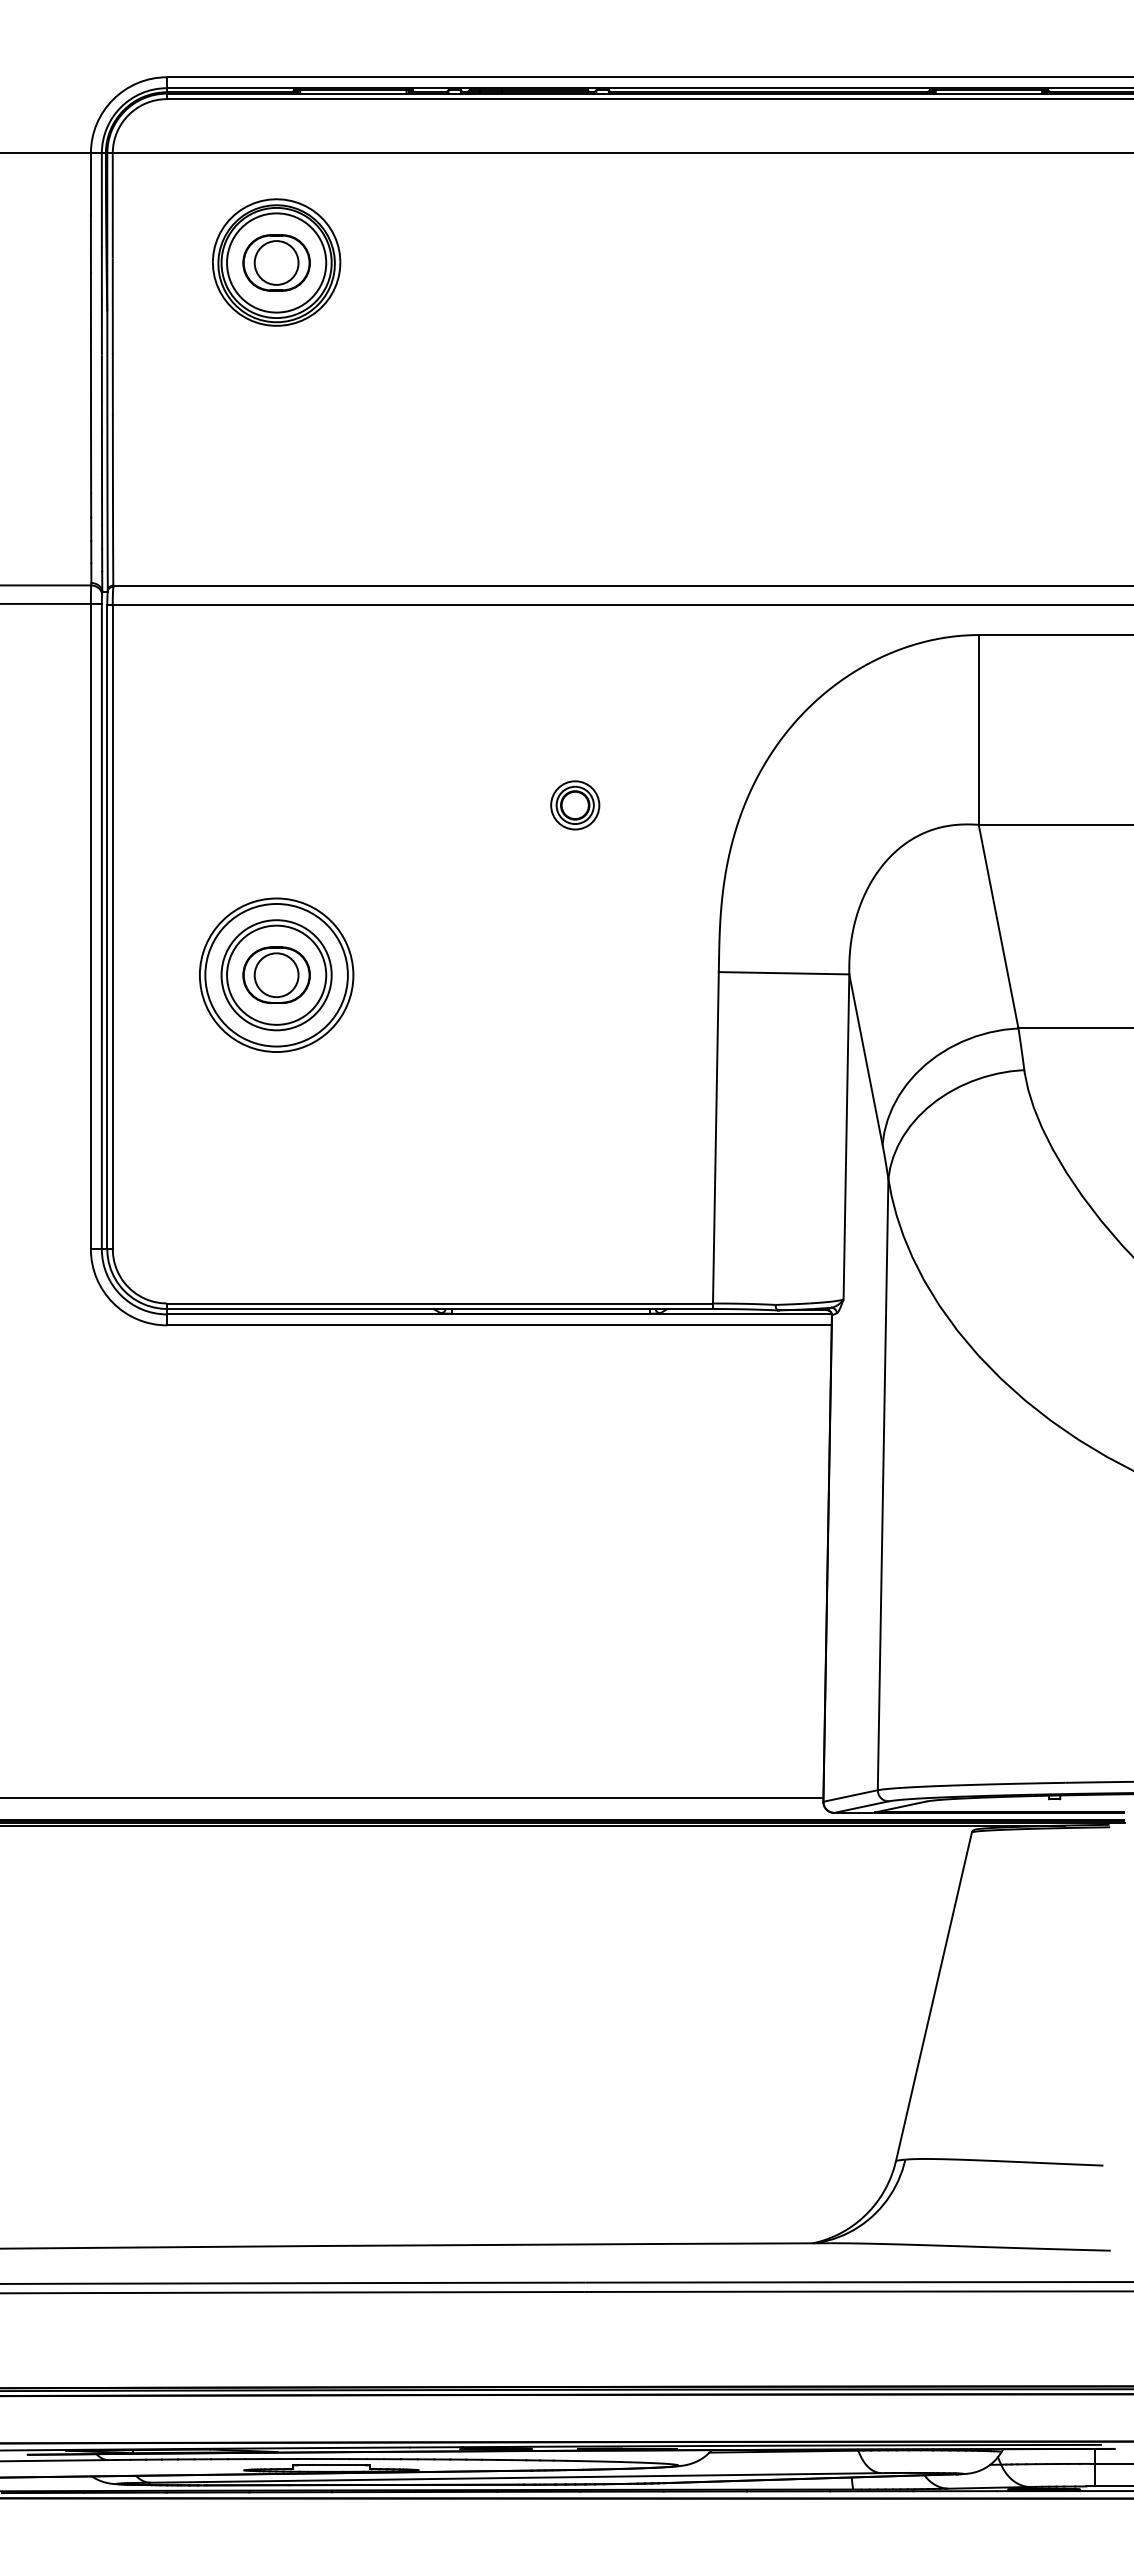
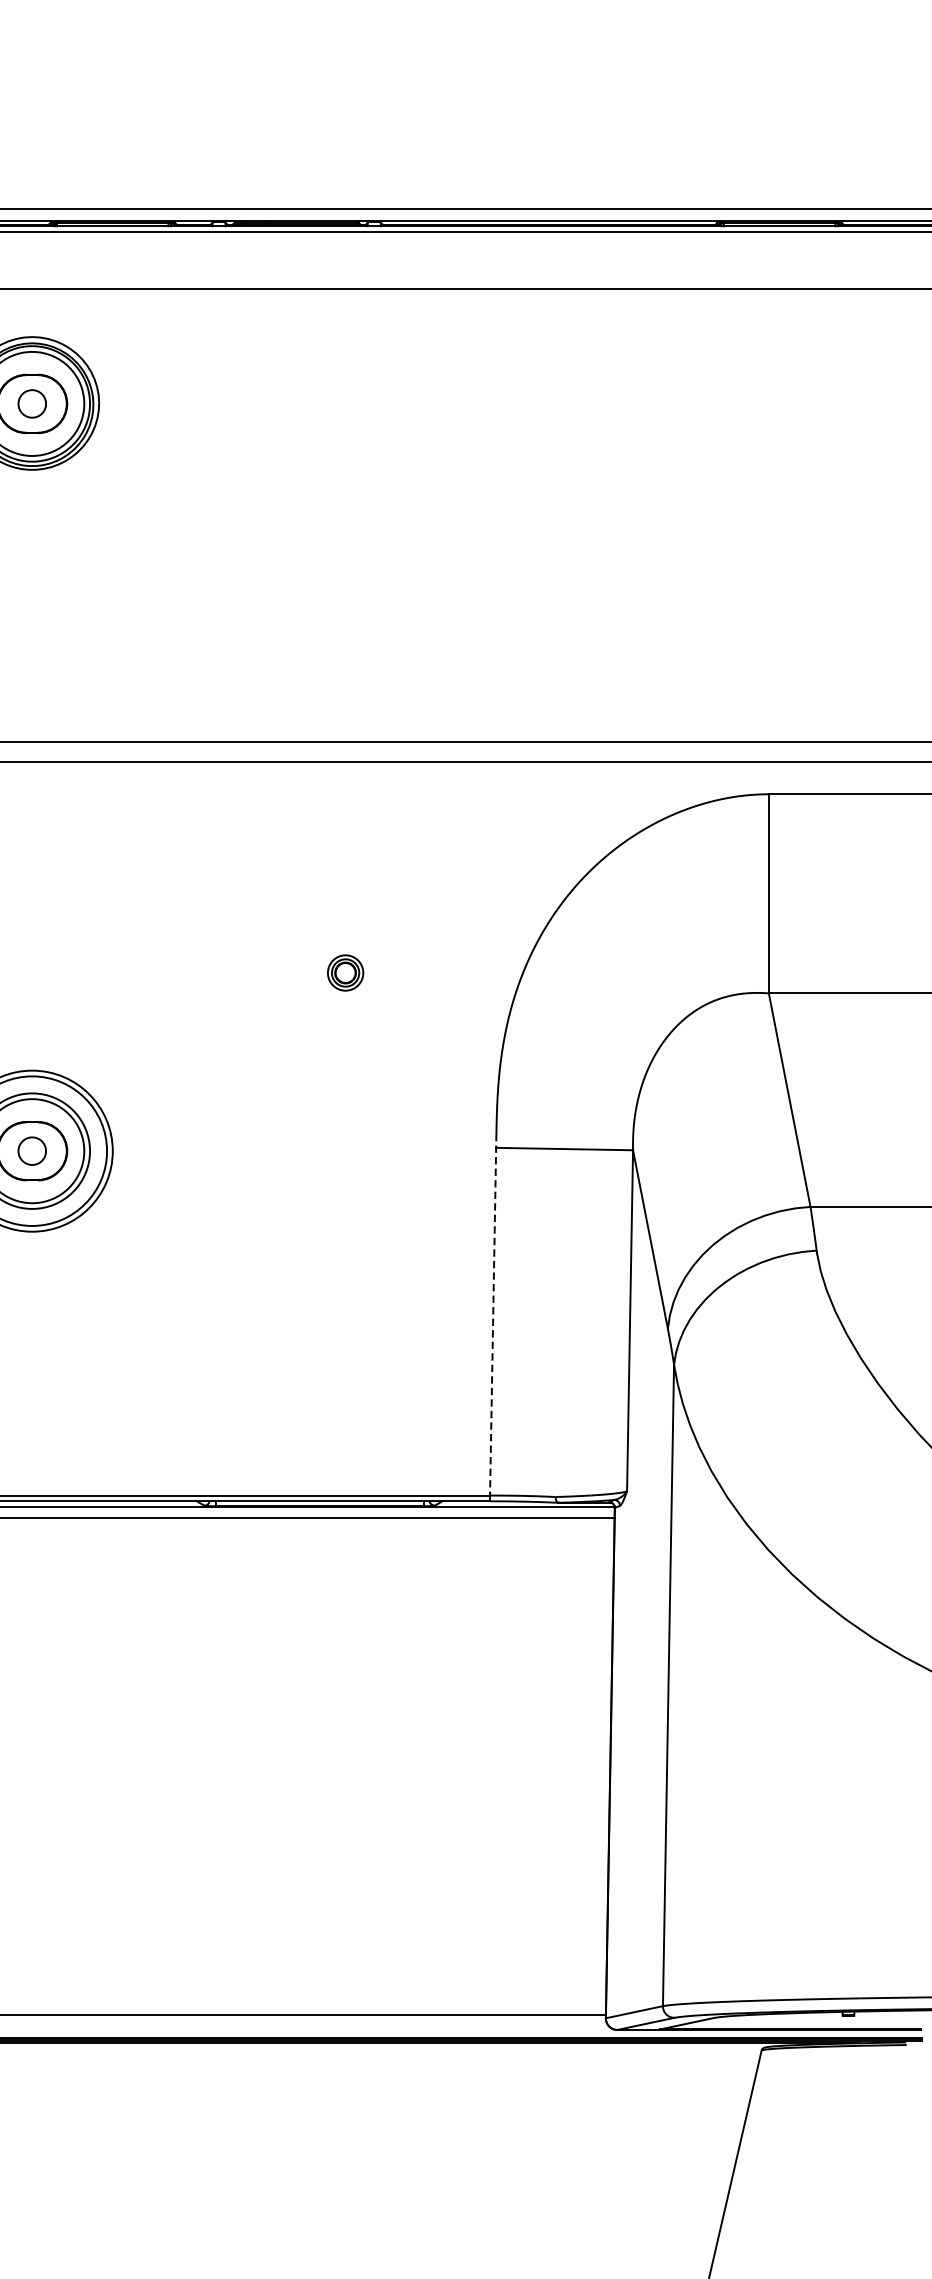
circle: (276, 262) -> (32, 403), size x0.6
part: (575, 805) -> (345, 973), size x0.7
circle: (276, 975) -> (32, 1151), size x0.6
line: (716, 1131) -> (493, 1315), solid -> dashed

